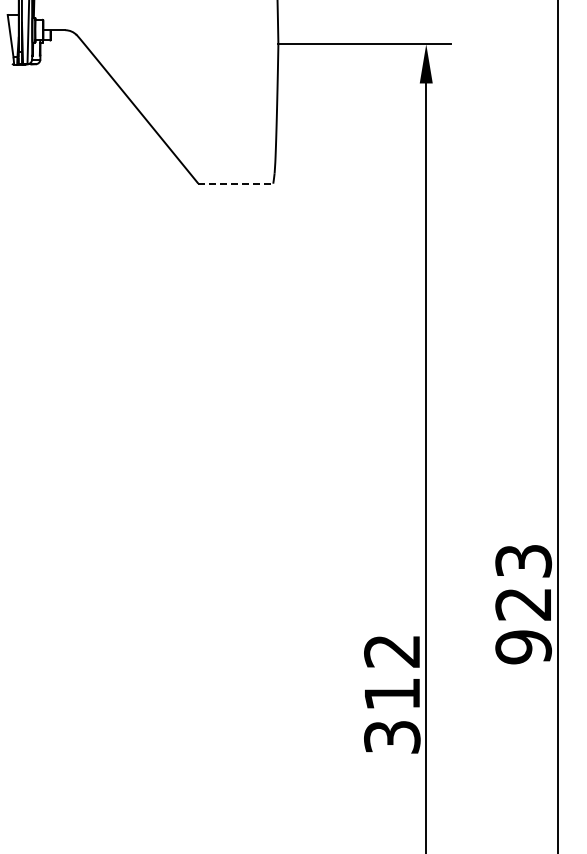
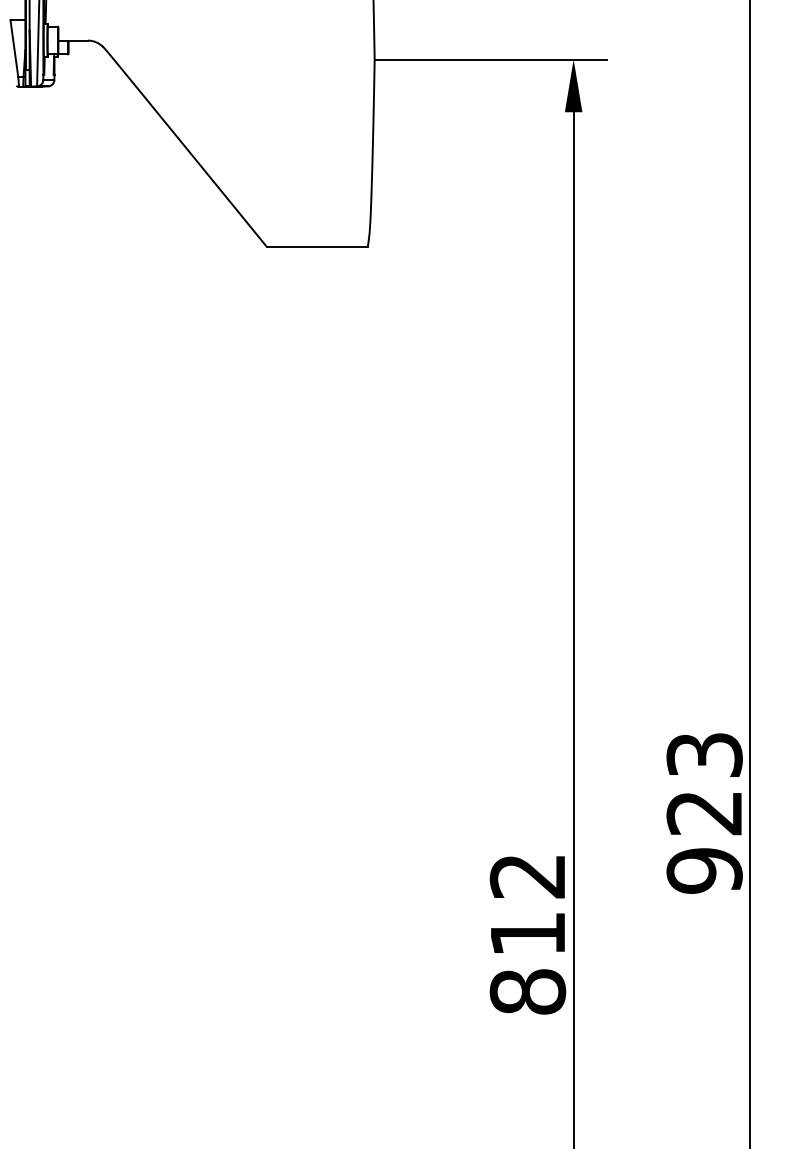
line: (236, 183) -> (318, 246), dashed -> solid
text: (392, 737) -> (528, 992), 312 -> 812

